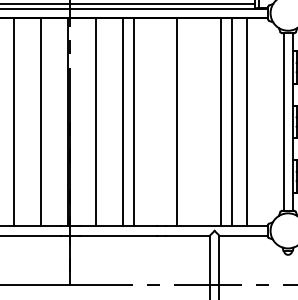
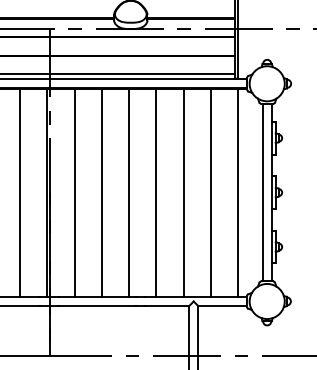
line: (134, 121) -> (129, 192), moved
line: (221, 121) -> (183, 192), moved
line: (246, 121) -> (237, 192), moved

